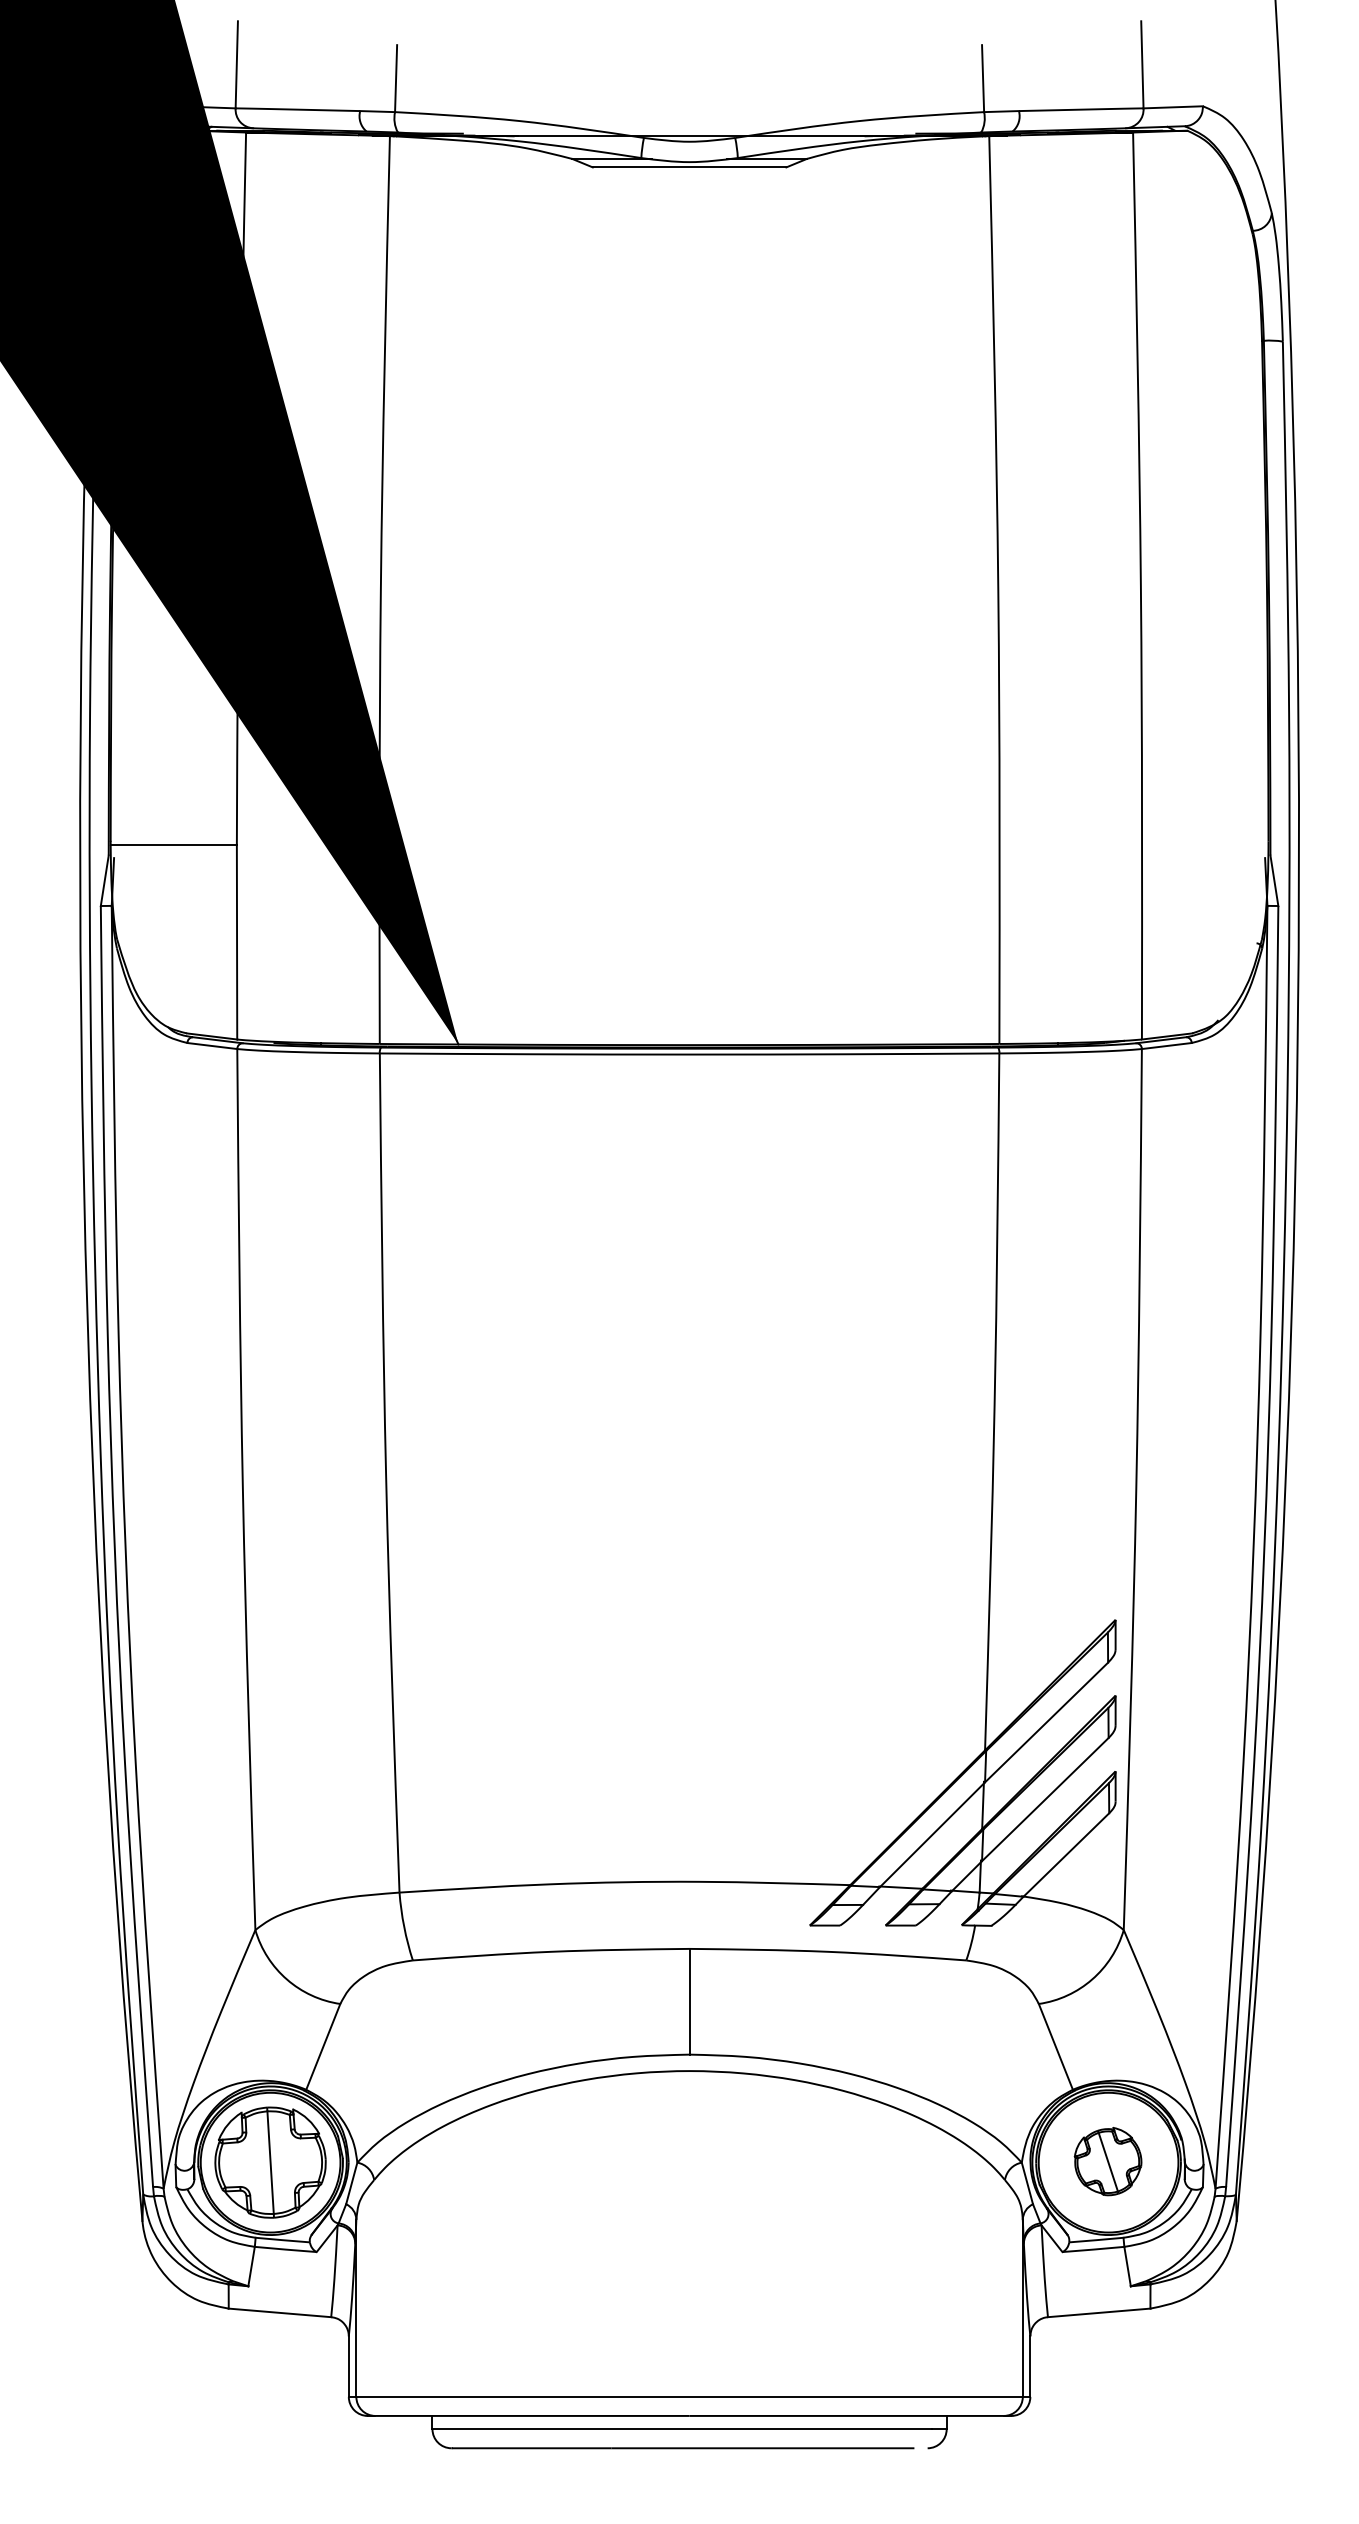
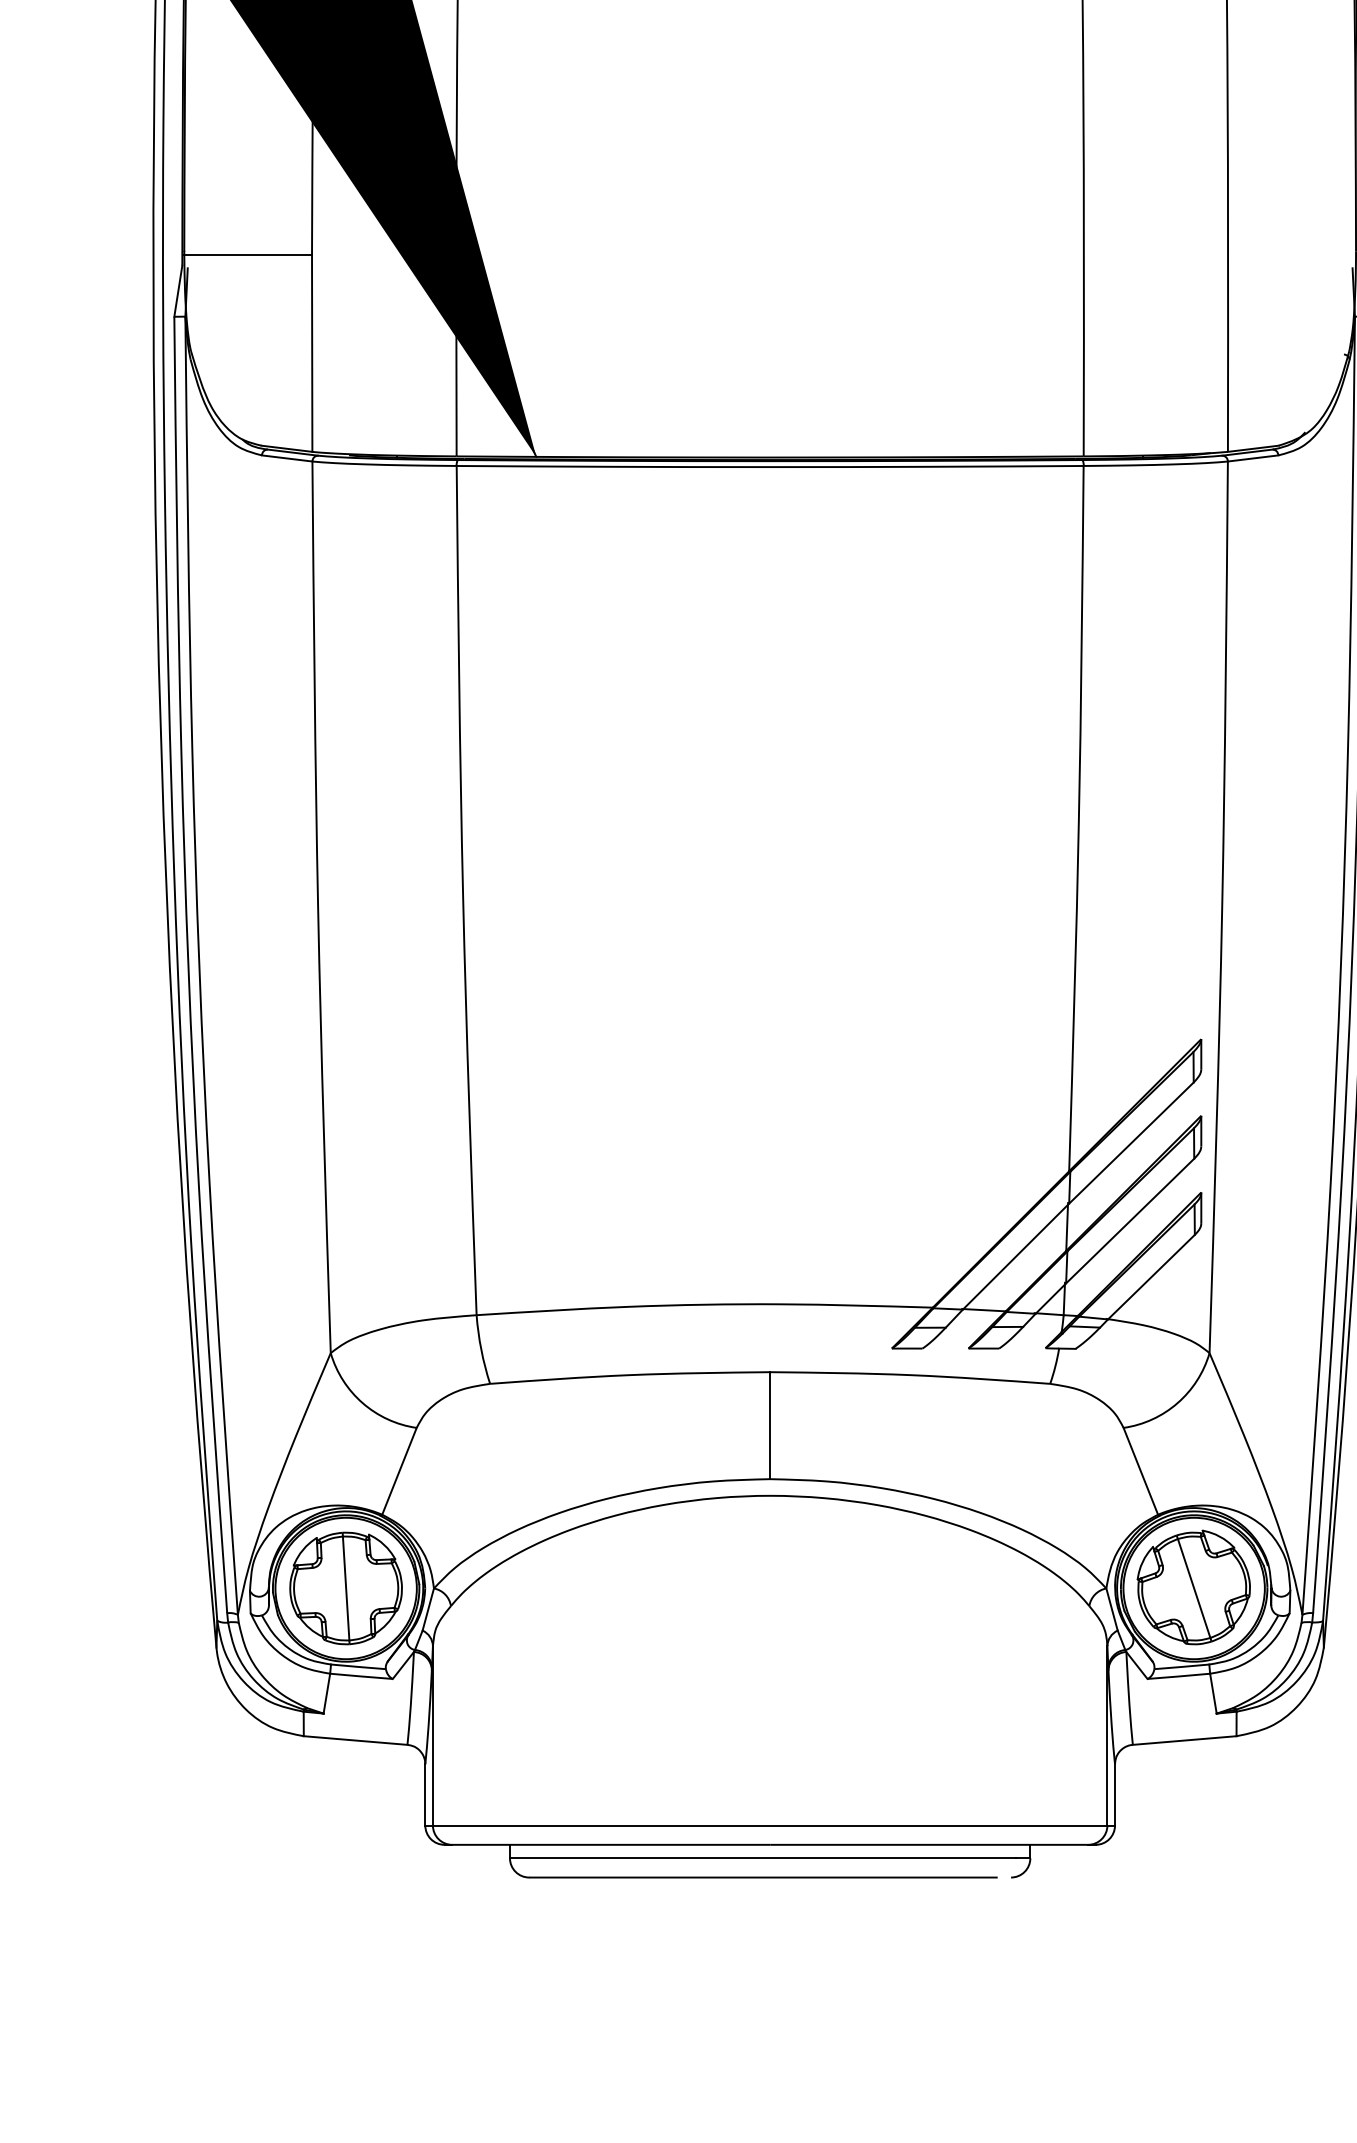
part: (1107, 2161) -> (1193, 1587), size x1.67

